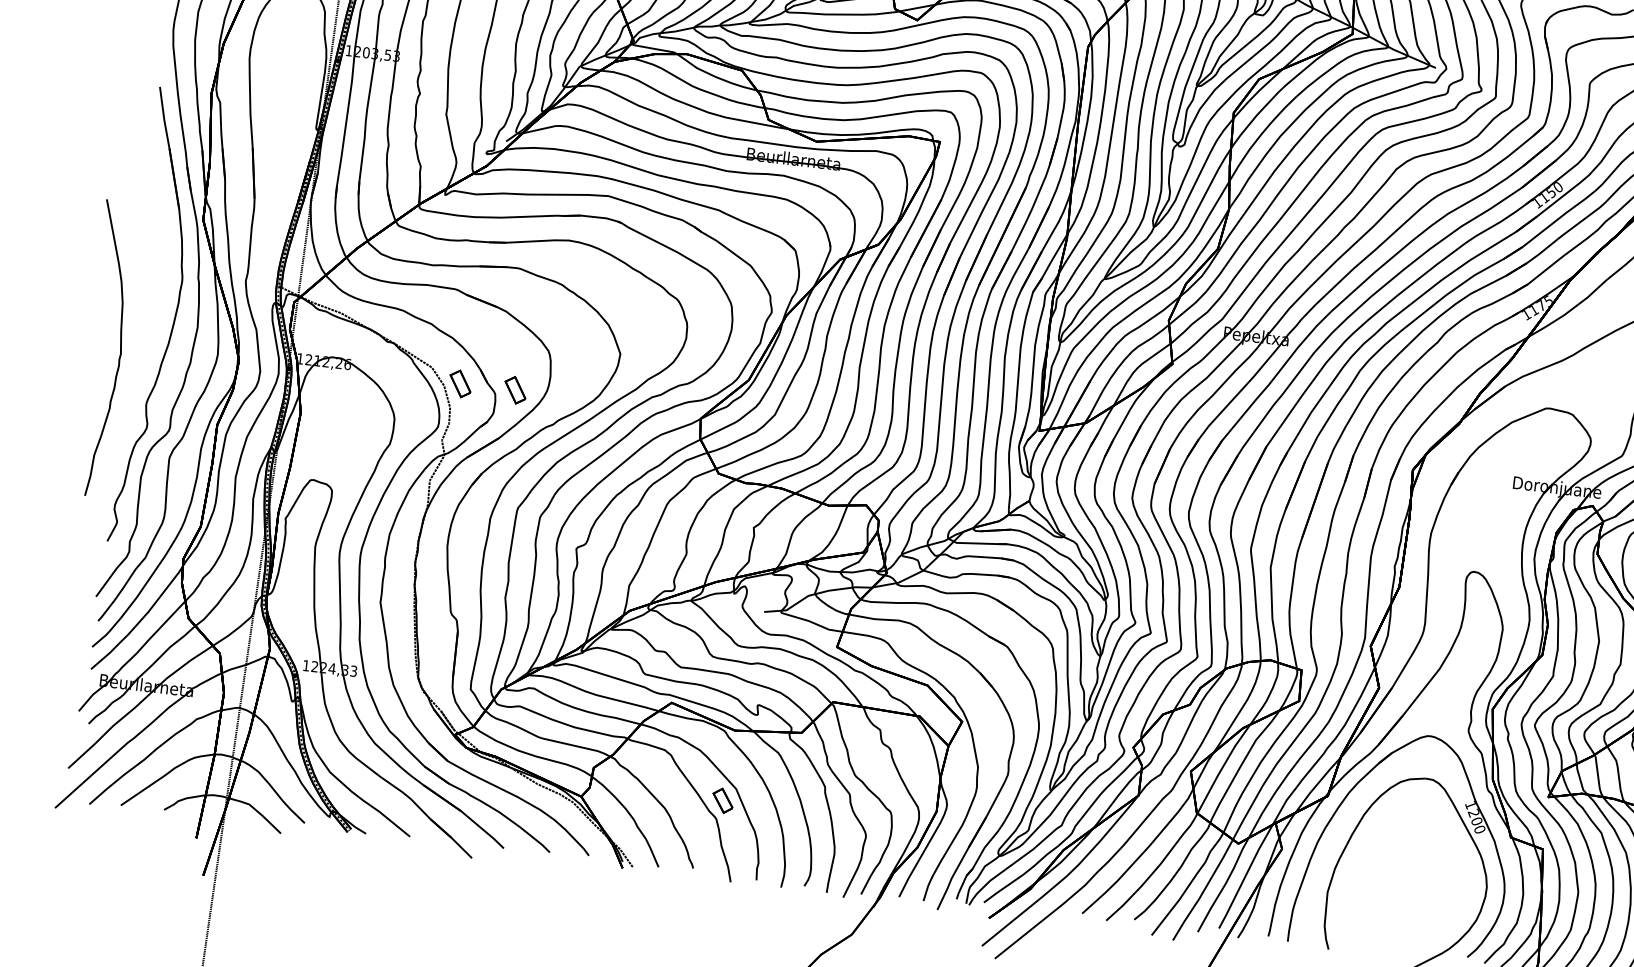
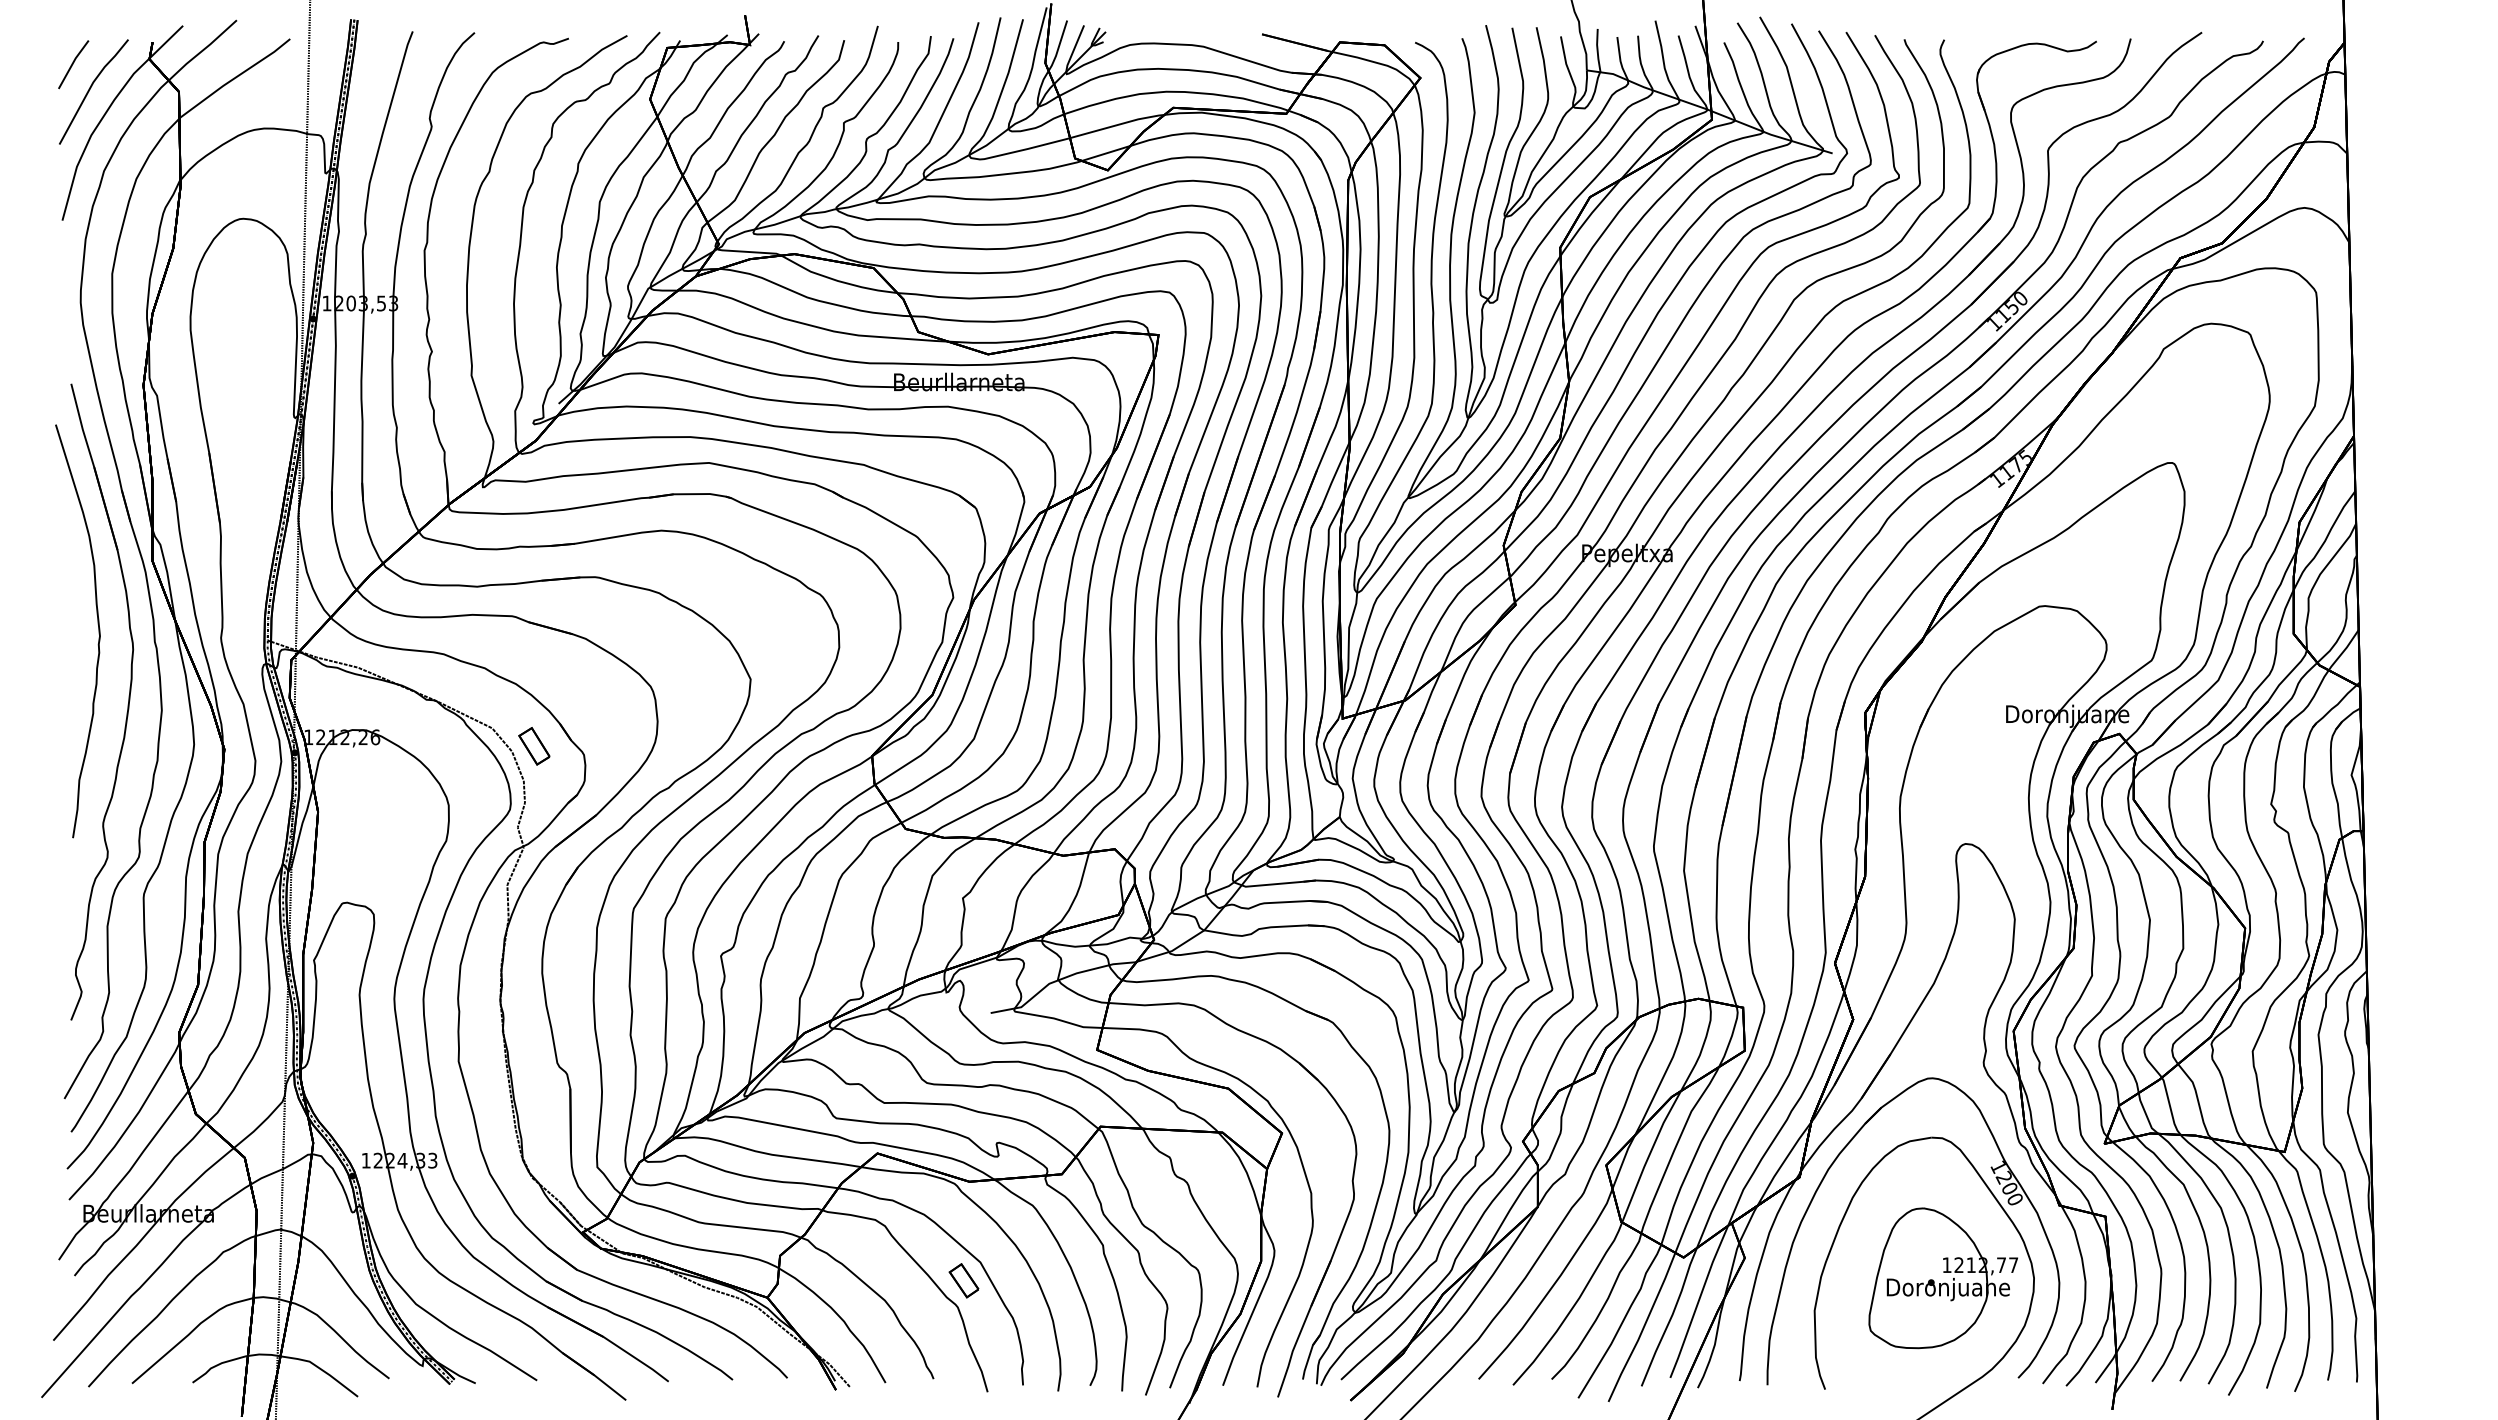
curve: (120, 350) -> (98, 631), moved
part: (515, 390) -> (611, 746), removed
part: (1421, 879) -> (1942, 1278), added

